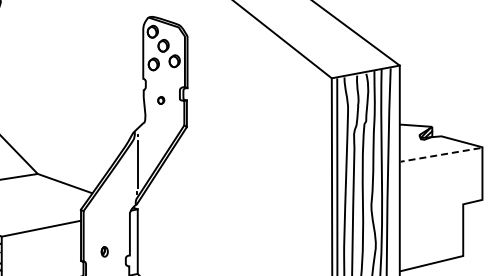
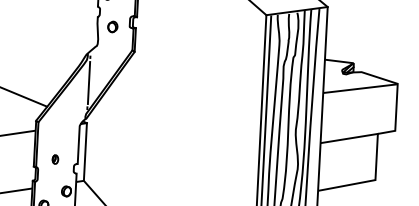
part: (161, 100) -> (113, 27), size x1.67
line: (440, 155) -> (359, 89), dashed -> solid
line: (431, 210) -> (349, 137), added

